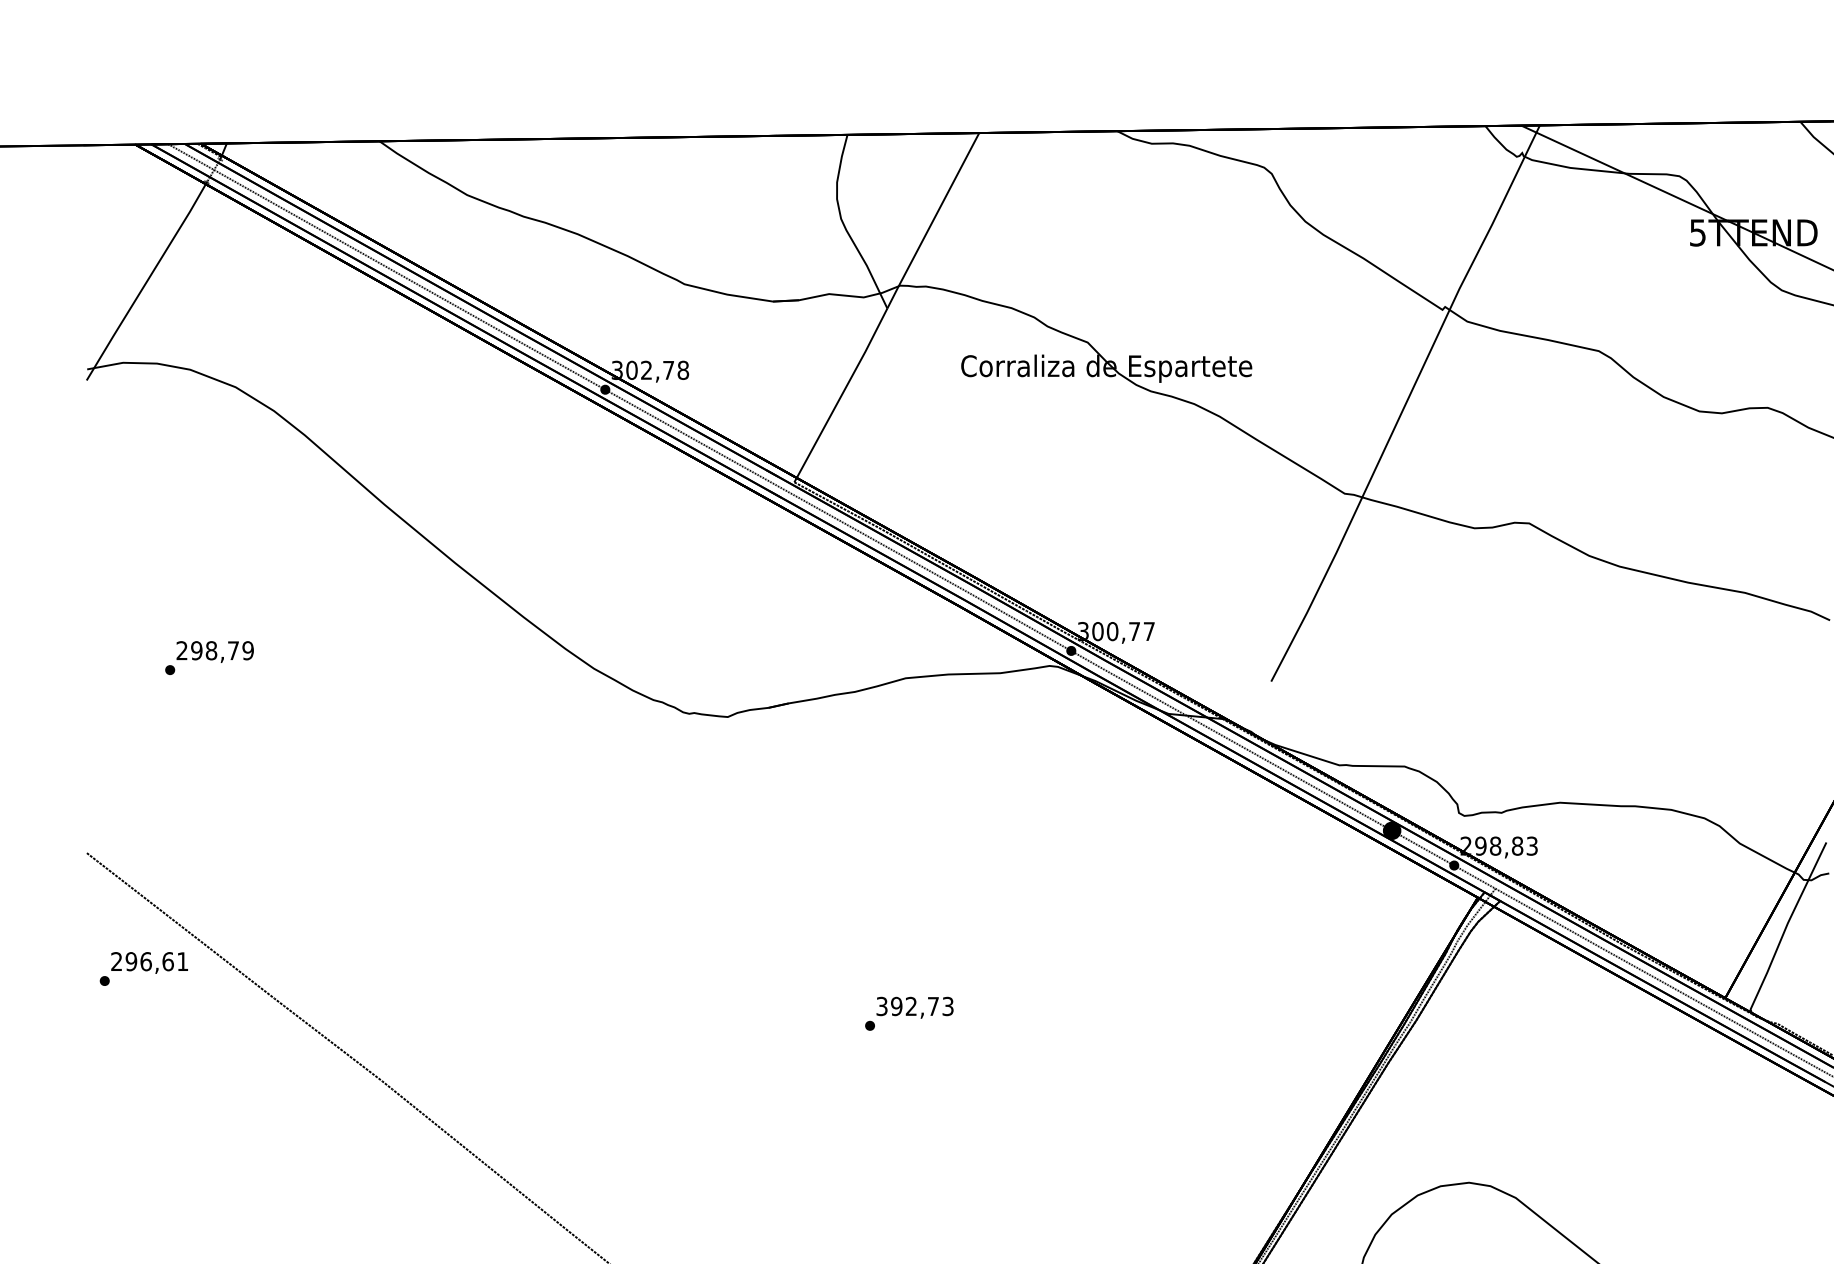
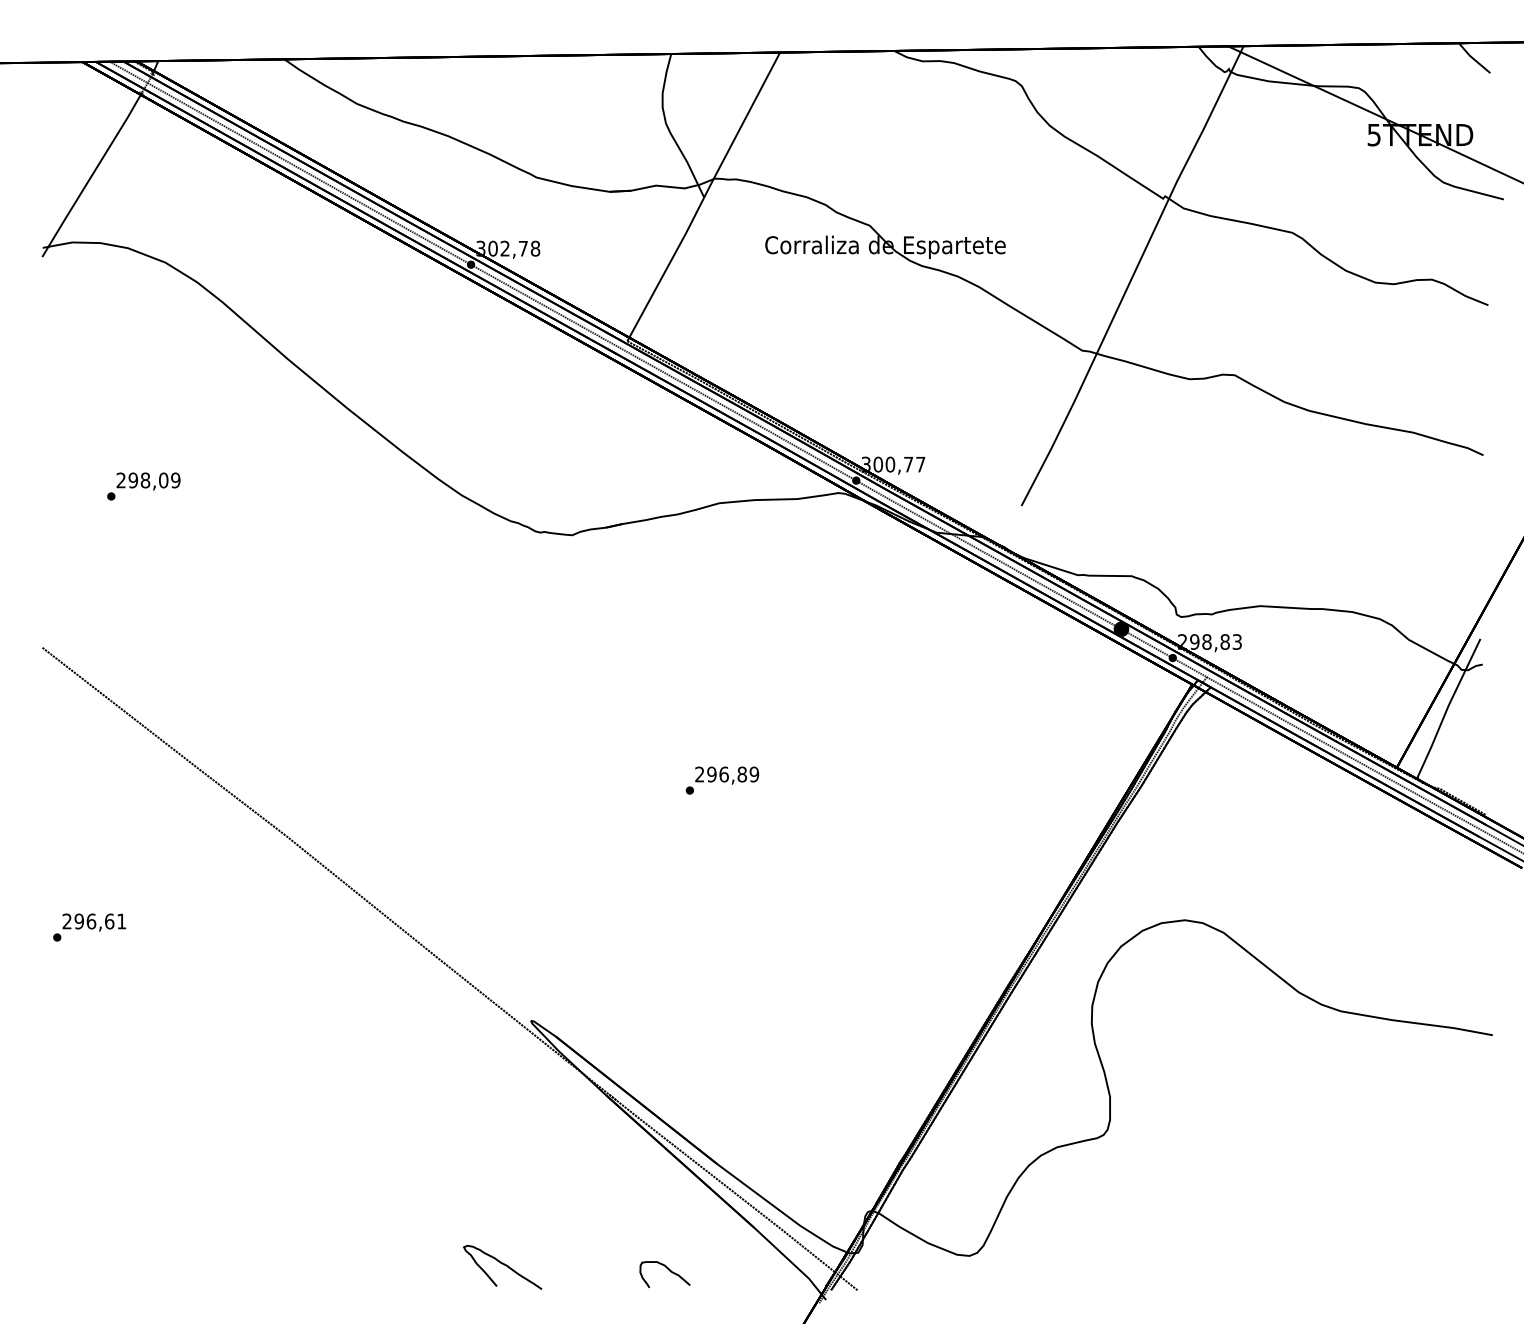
text: (233, 650) -> (163, 480), 298,79 -> 298,09
text: (143, 968) -> (89, 927), moved
text: (915, 1006) -> (727, 774), 392,73 -> 296,89

